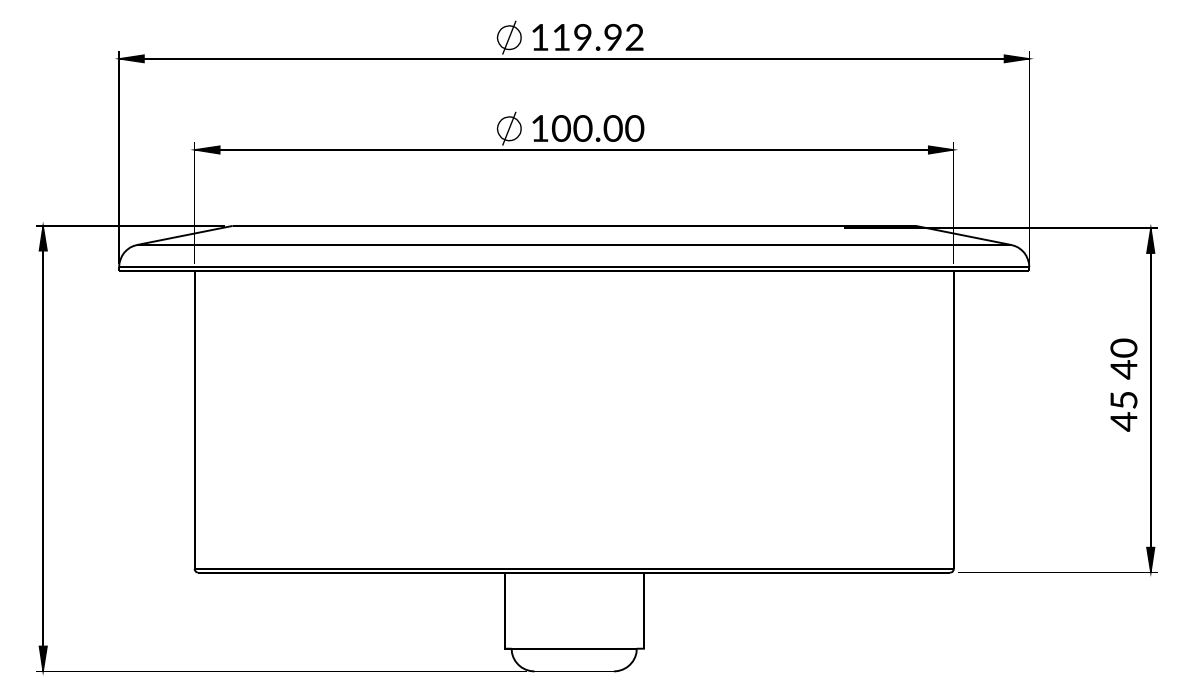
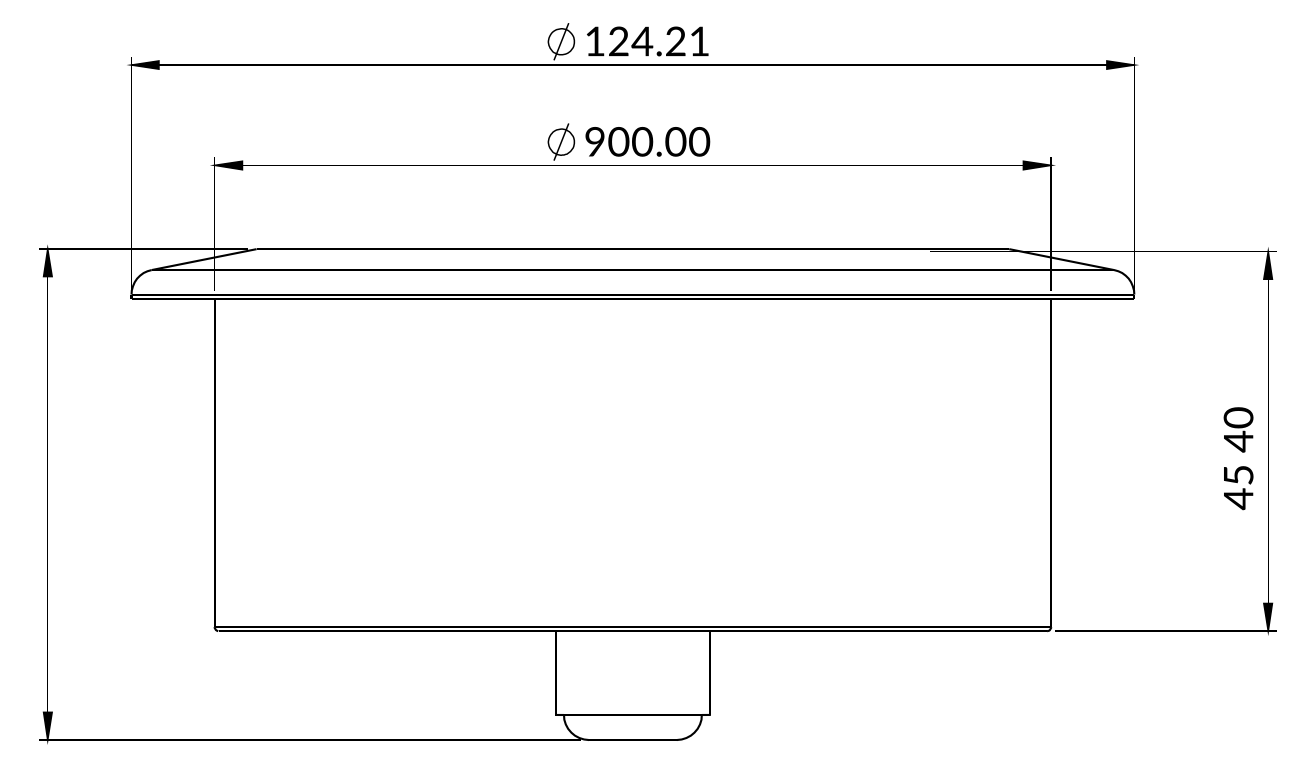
text: (598, 37) -> (659, 41), 119.92 -> 124.21
text: (539, 128) -> (594, 141), 100.00 -> 900.00
text: (1123, 385) -> (1238, 458), moved

